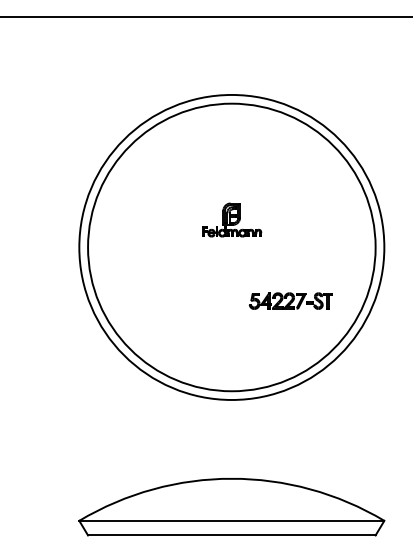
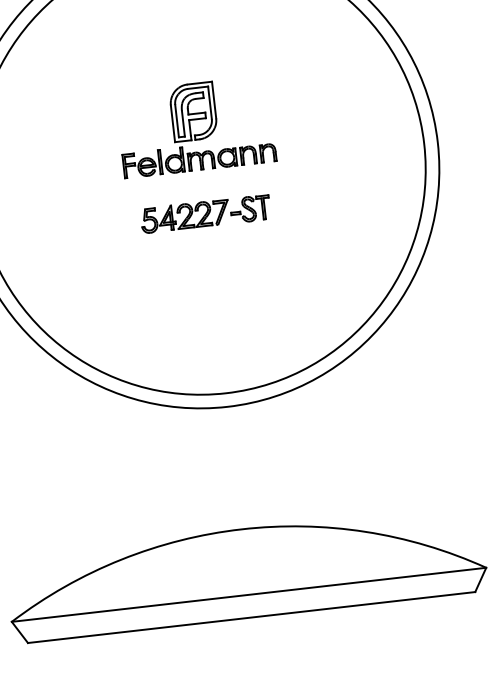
part: (231, 219) -> (195, 126), size x1.67
part: (290, 300) -> (205, 213), moved

